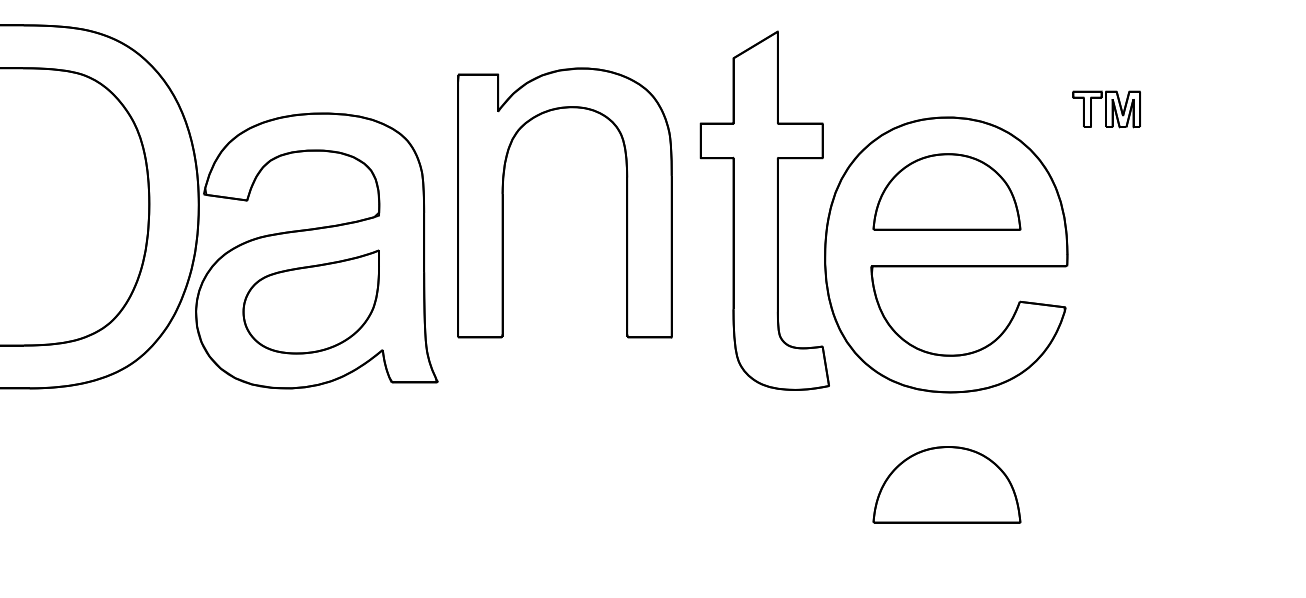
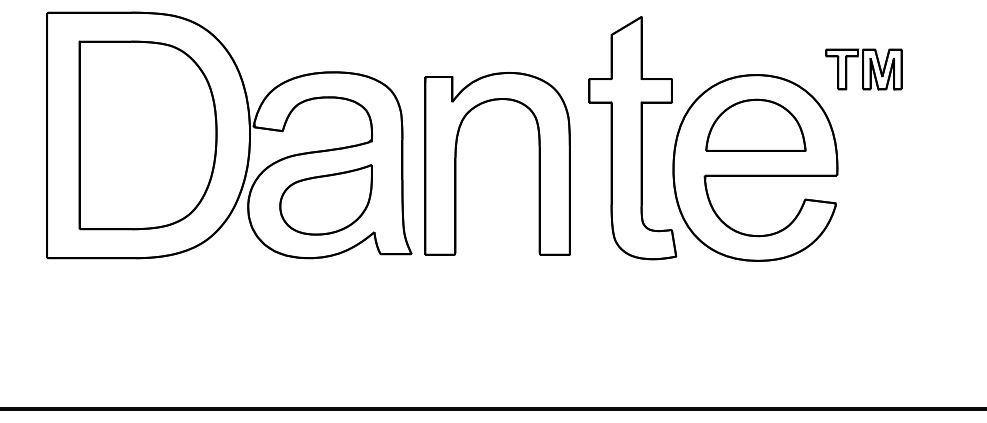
part: (1106, 109) -> (863, 69), size x1.67
part: (504, 202) -> (456, 163), moved
part: (946, 483) -> (755, 322), removed

